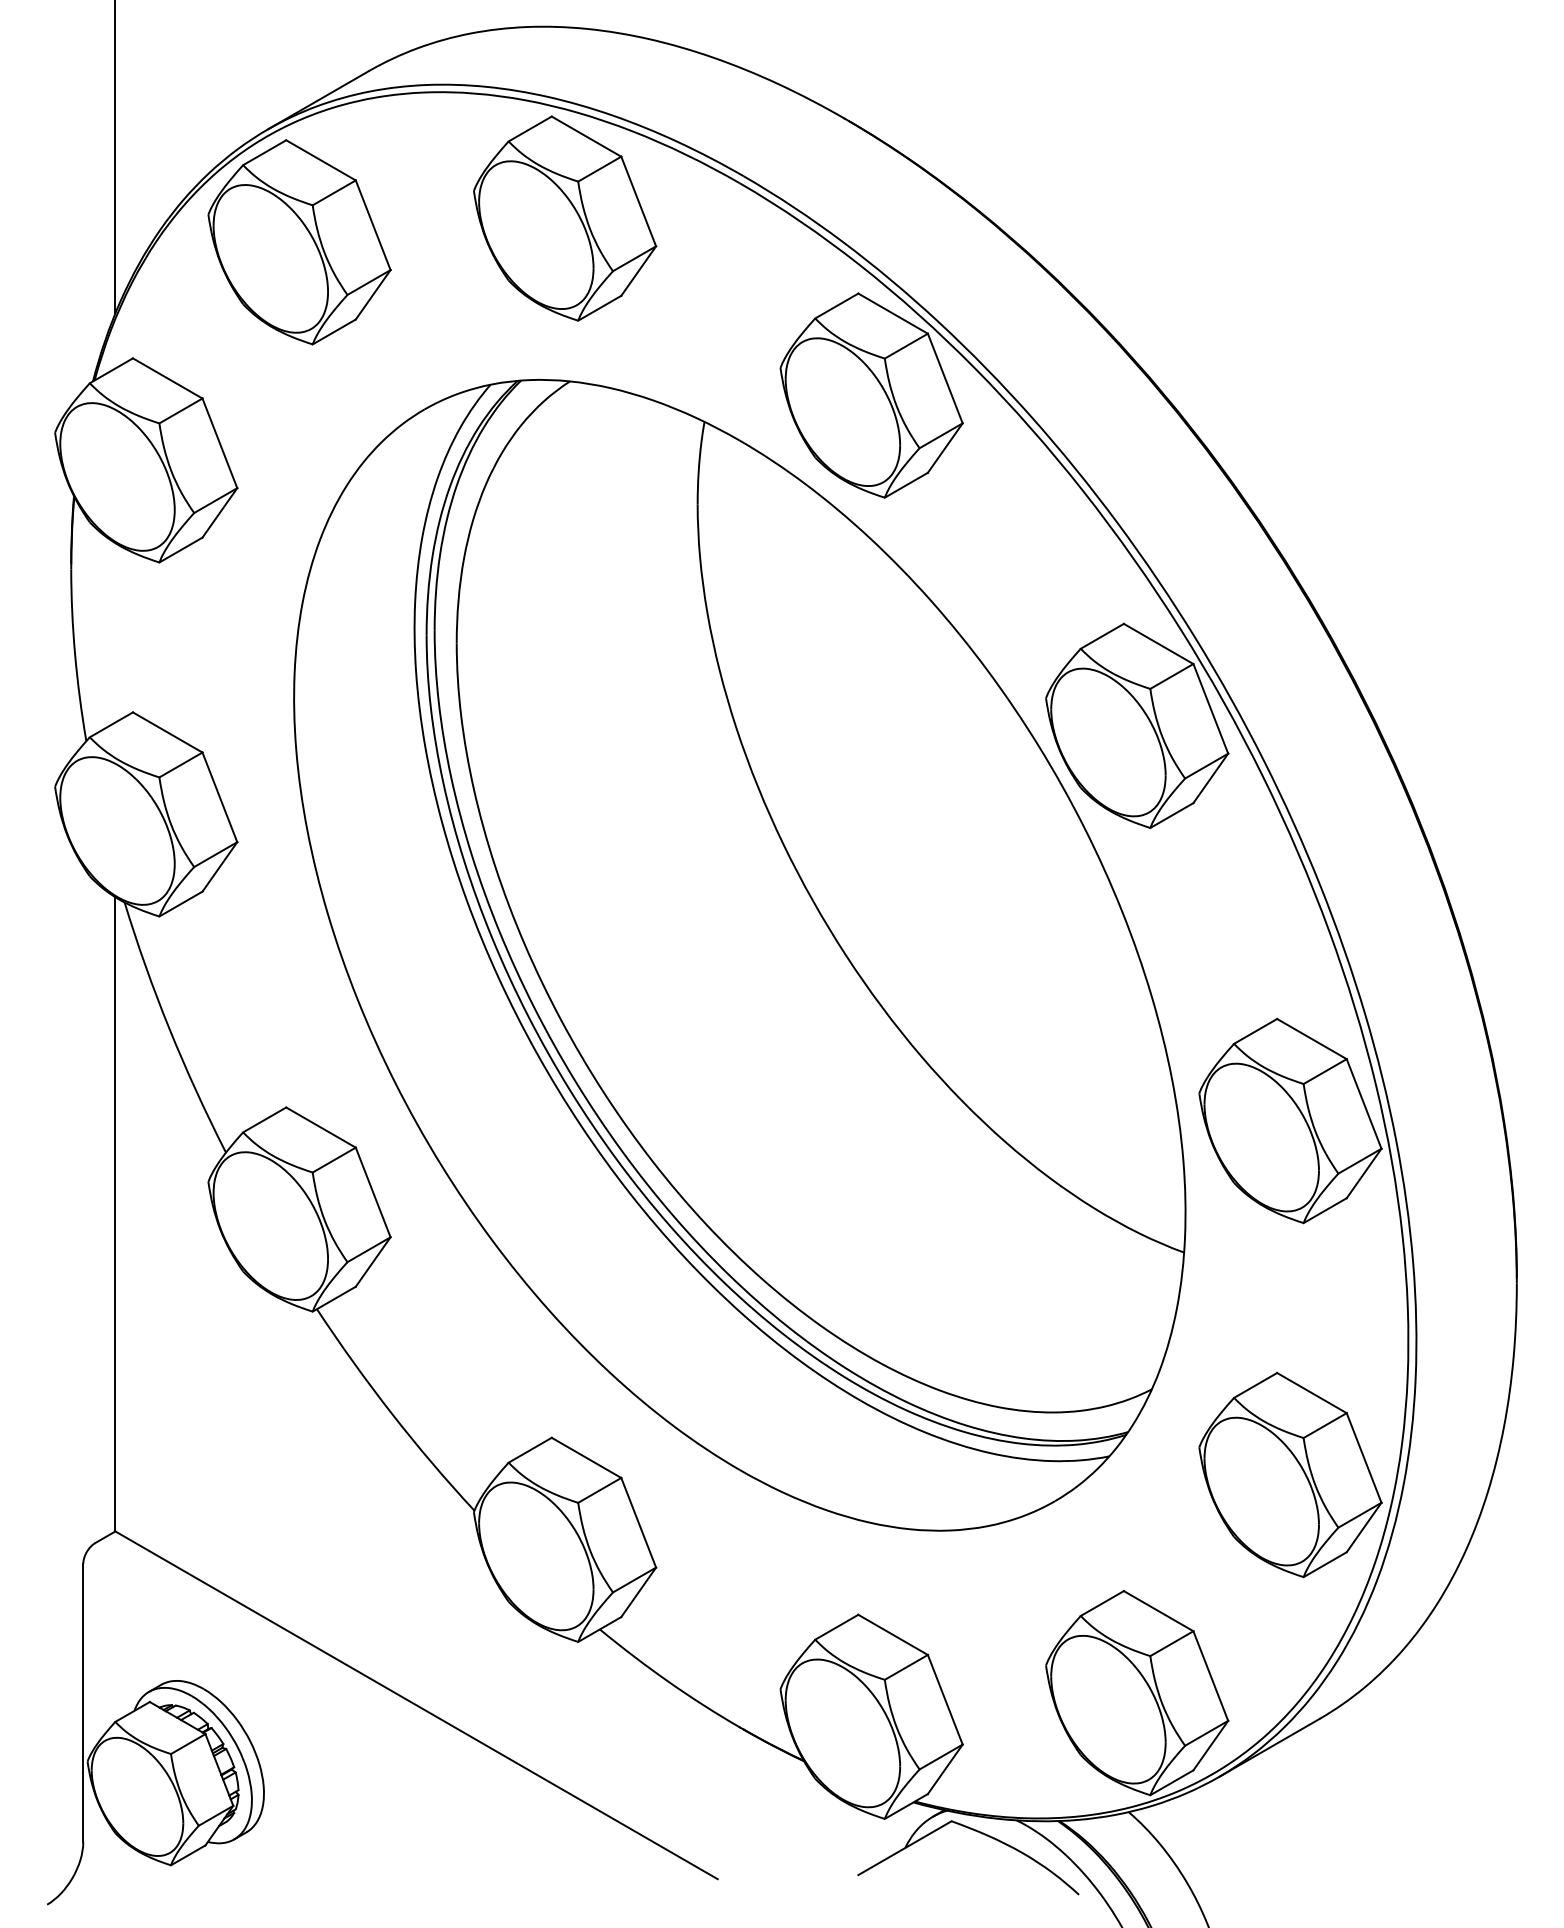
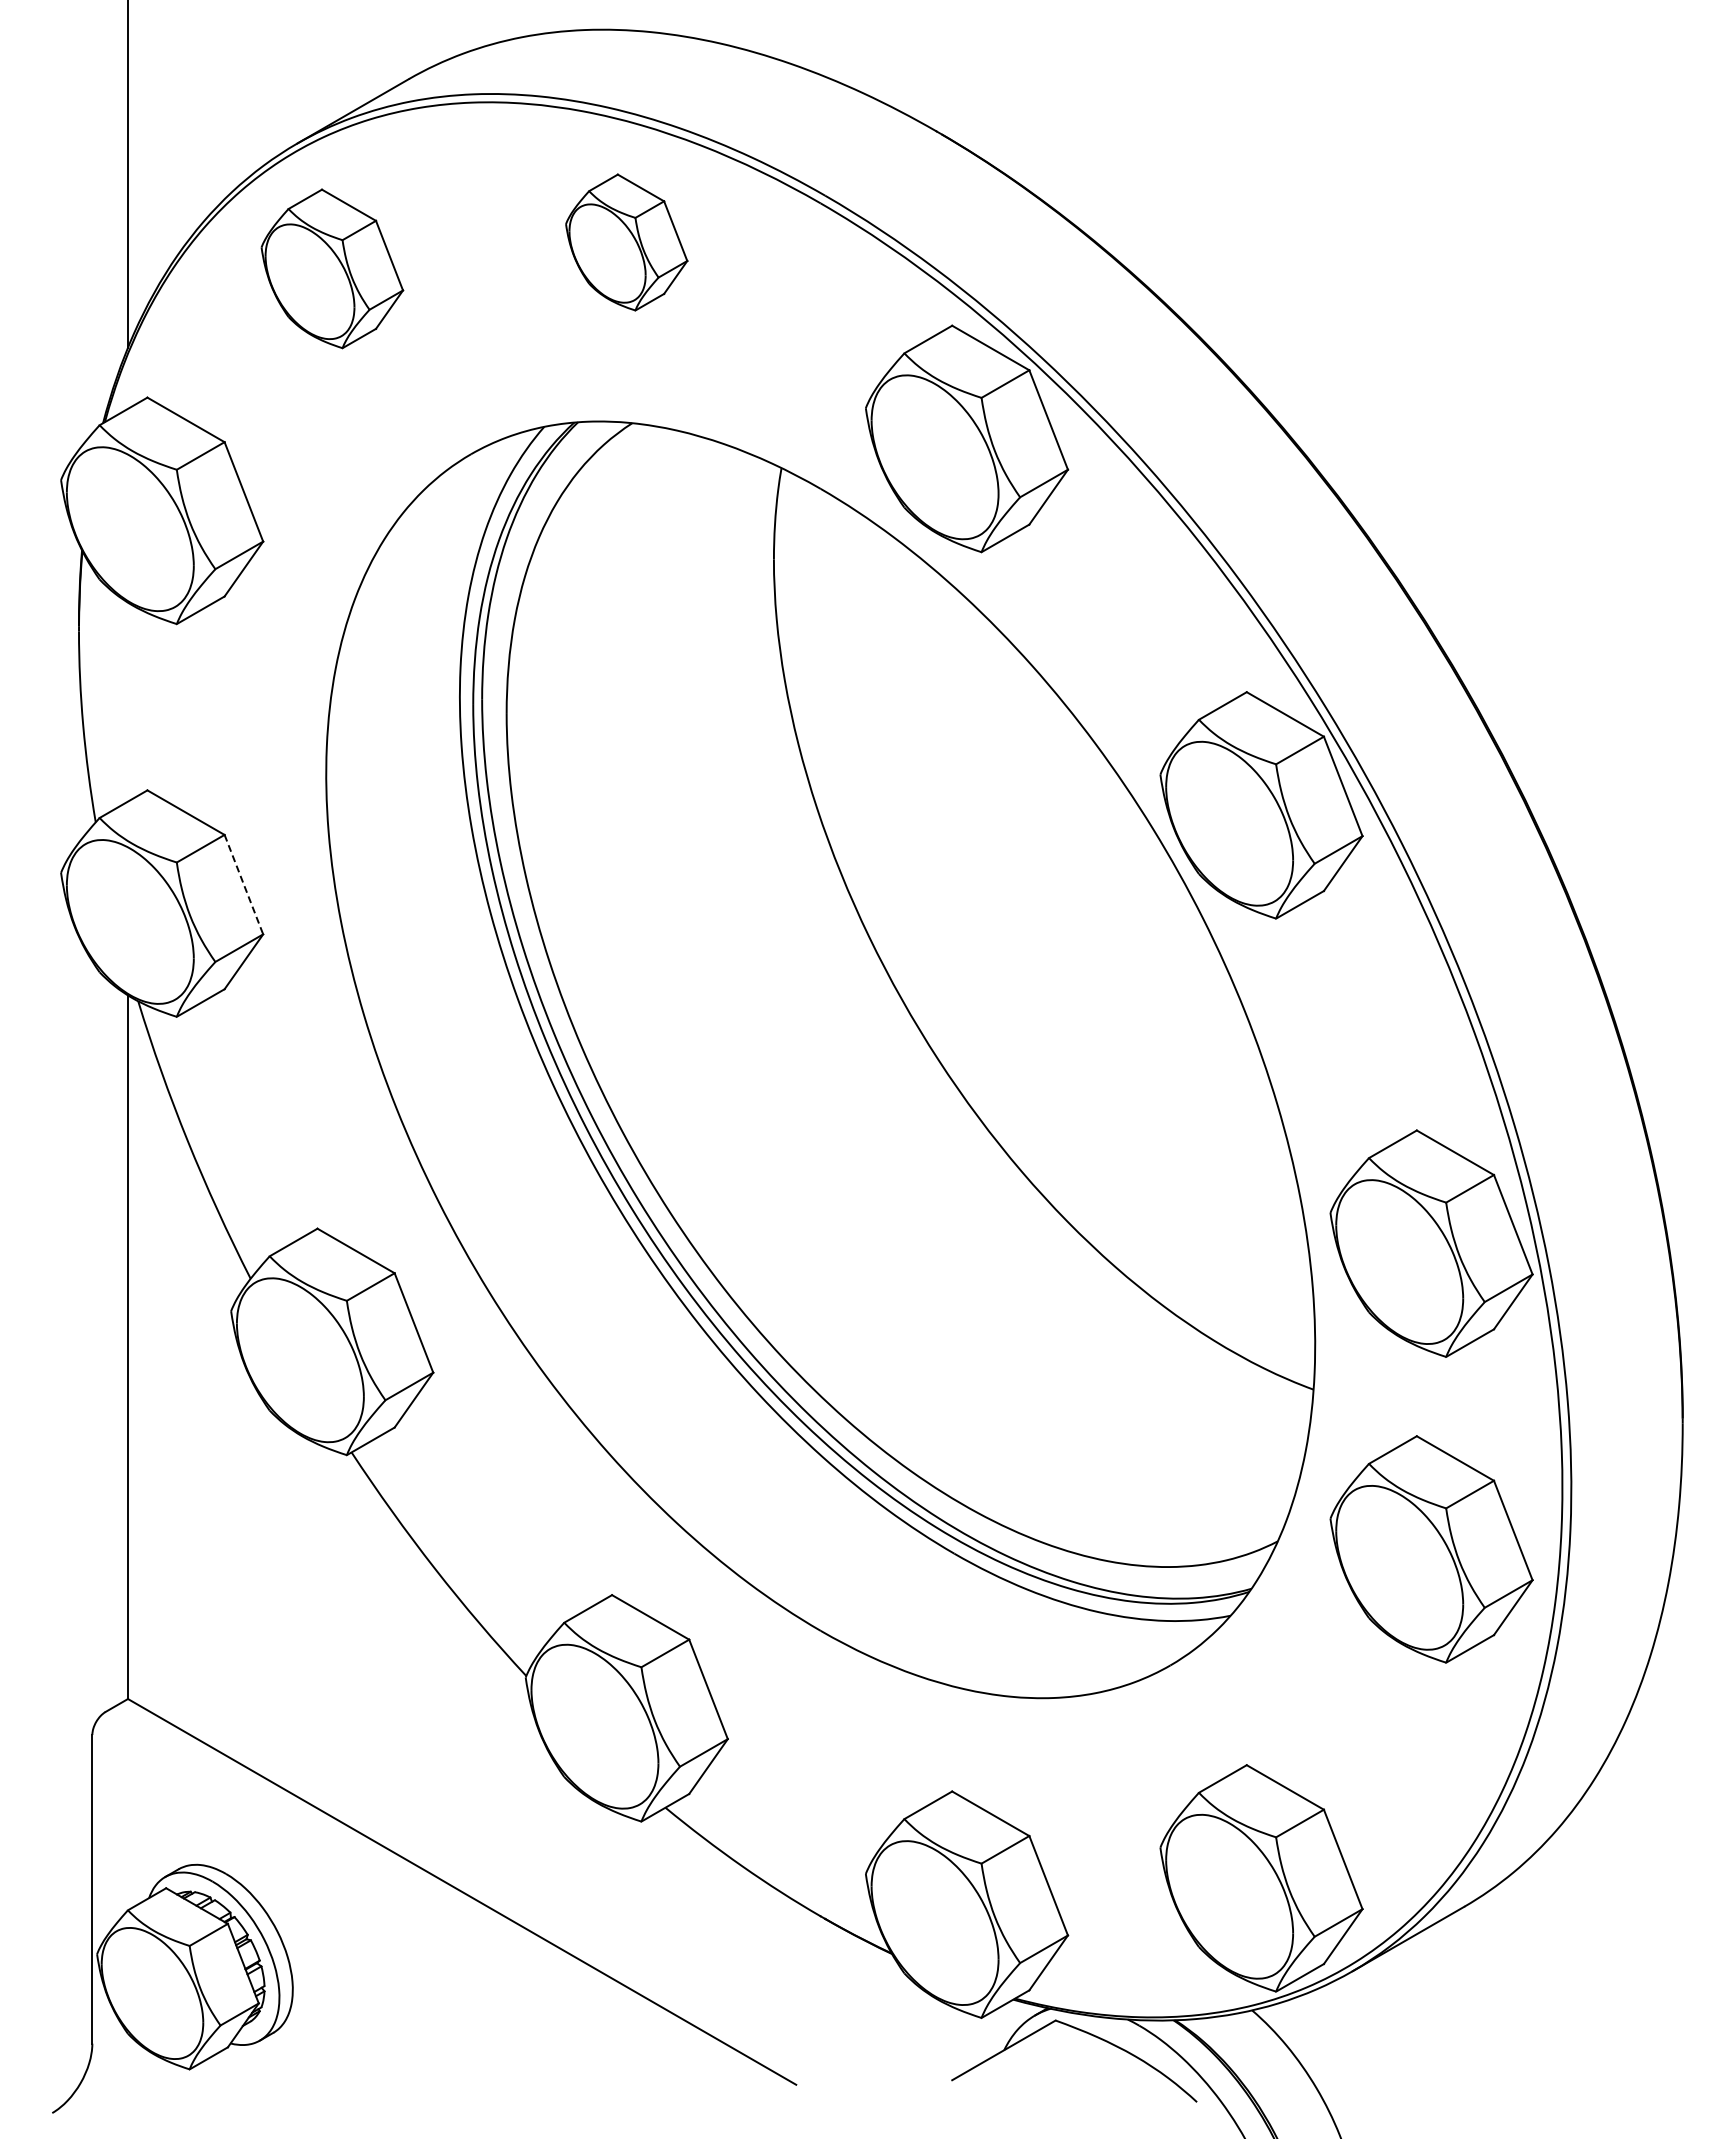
part: (564, 218) -> (626, 242), size x0.6
part: (299, 241) -> (332, 268), size x0.7
line: (220, 798) -> (244, 885), solid -> dashed
part: (1290, 1475) -> (1431, 1549), moved

